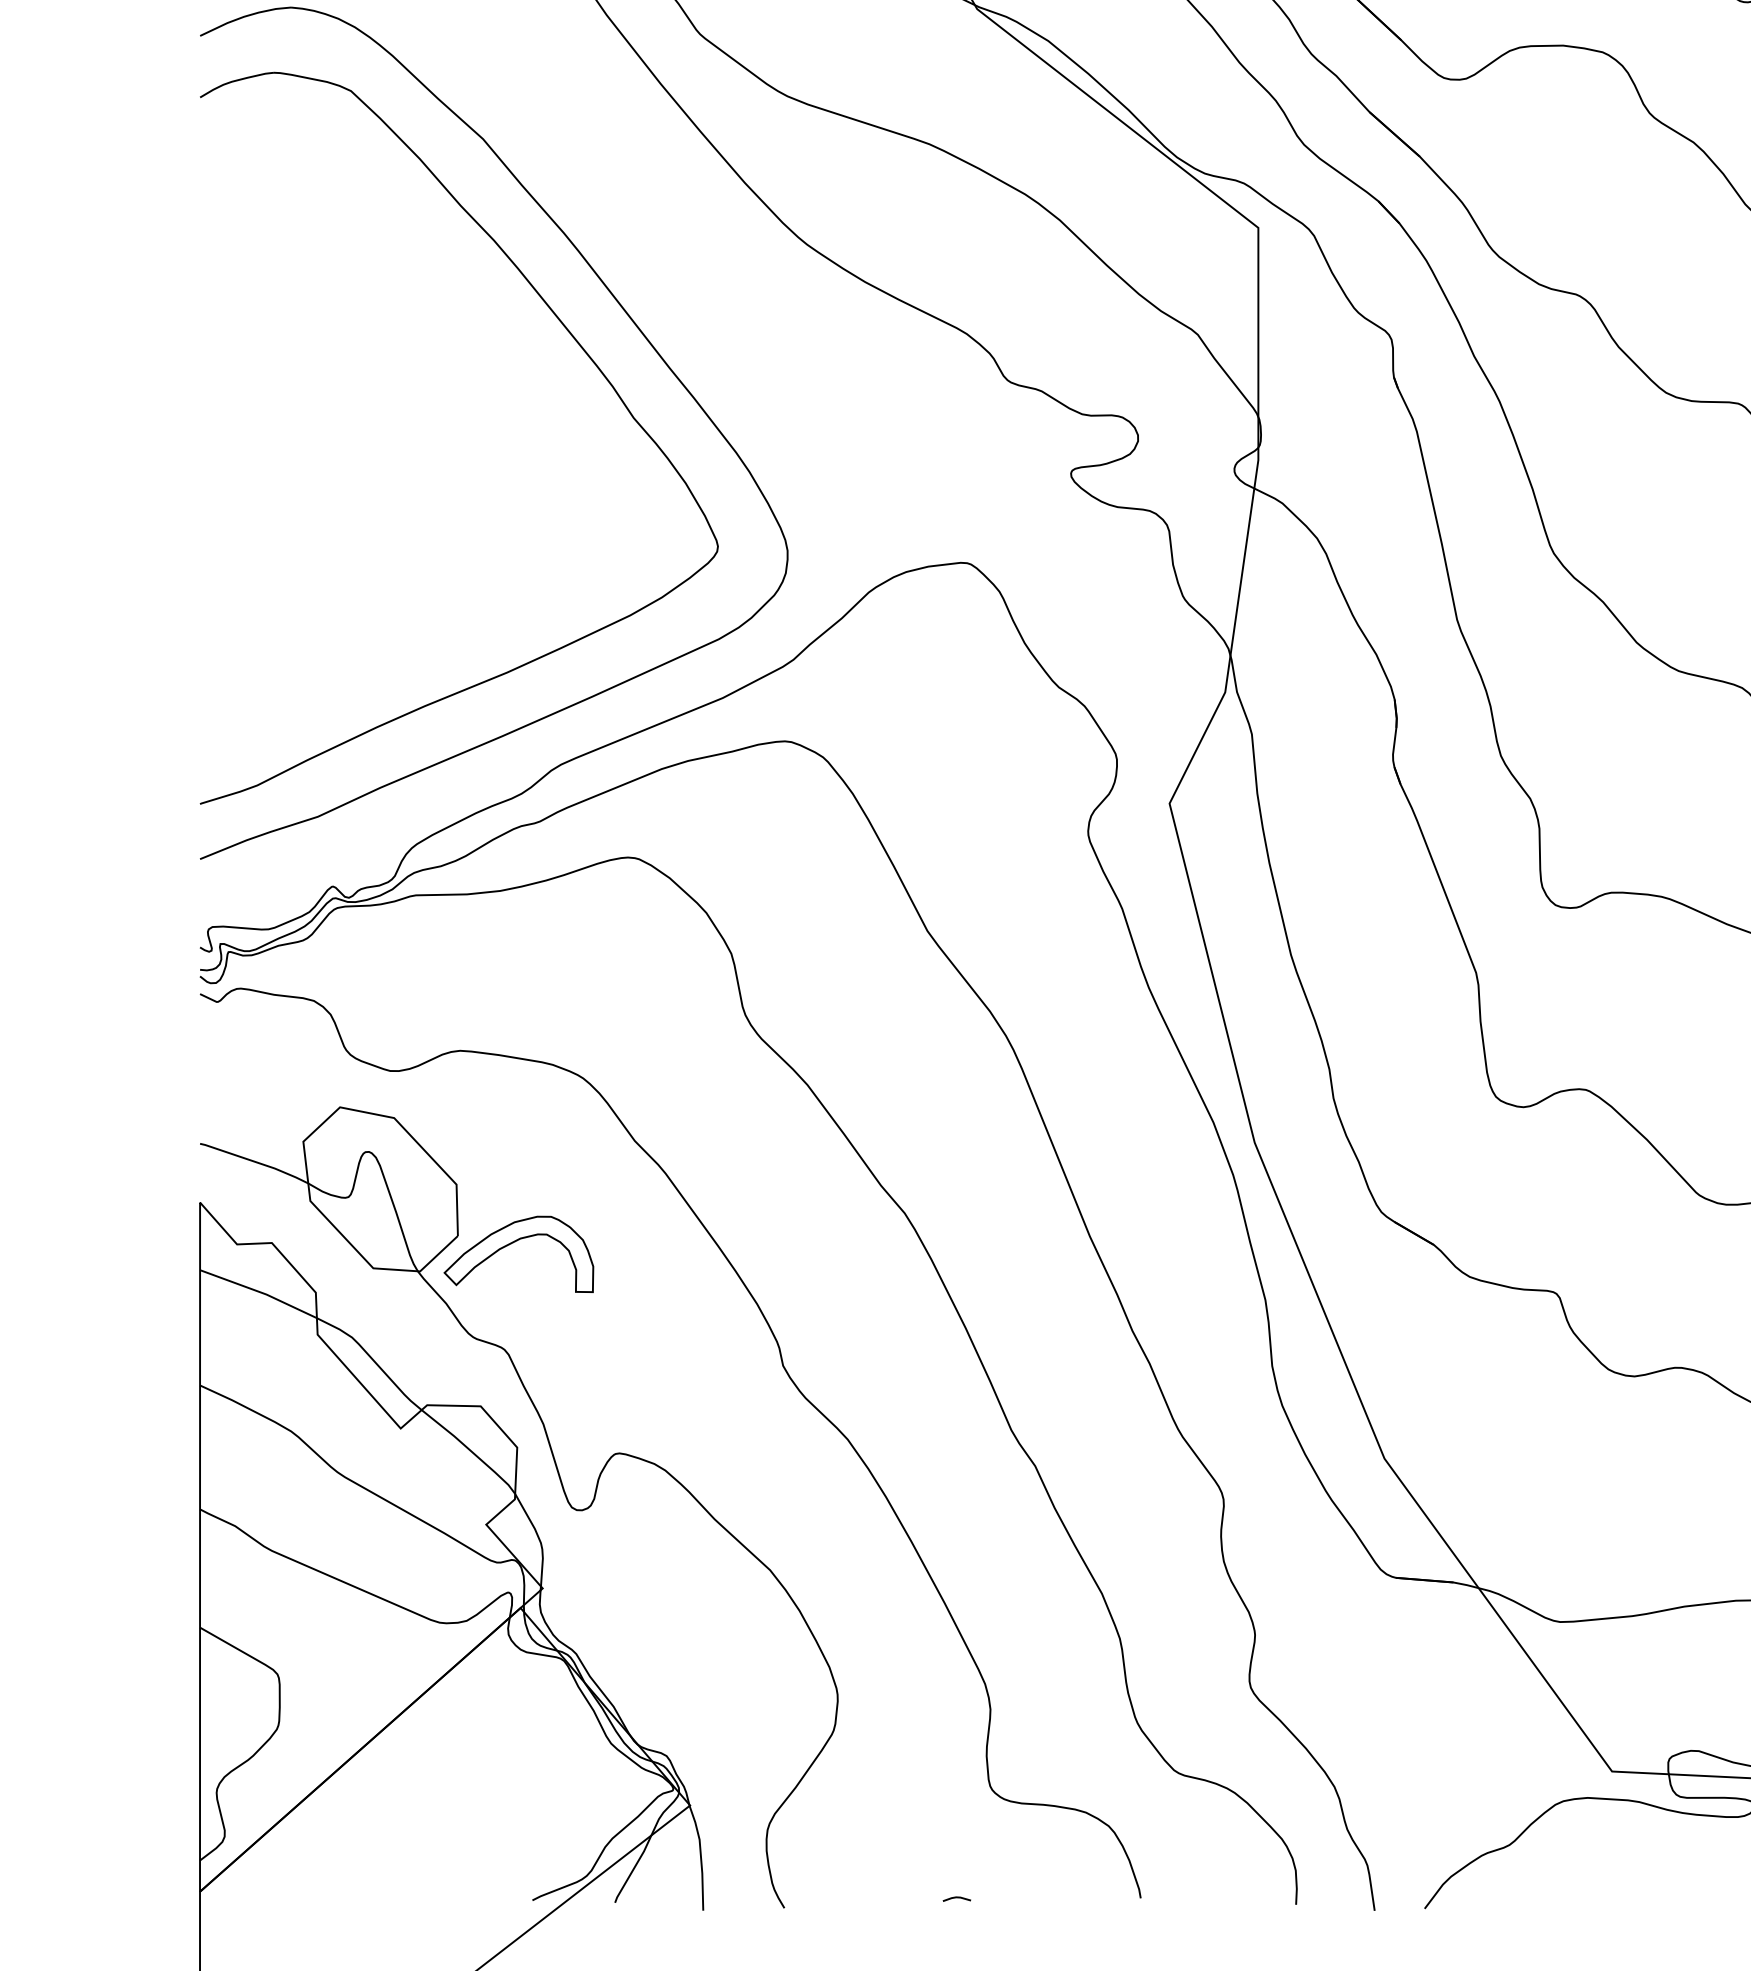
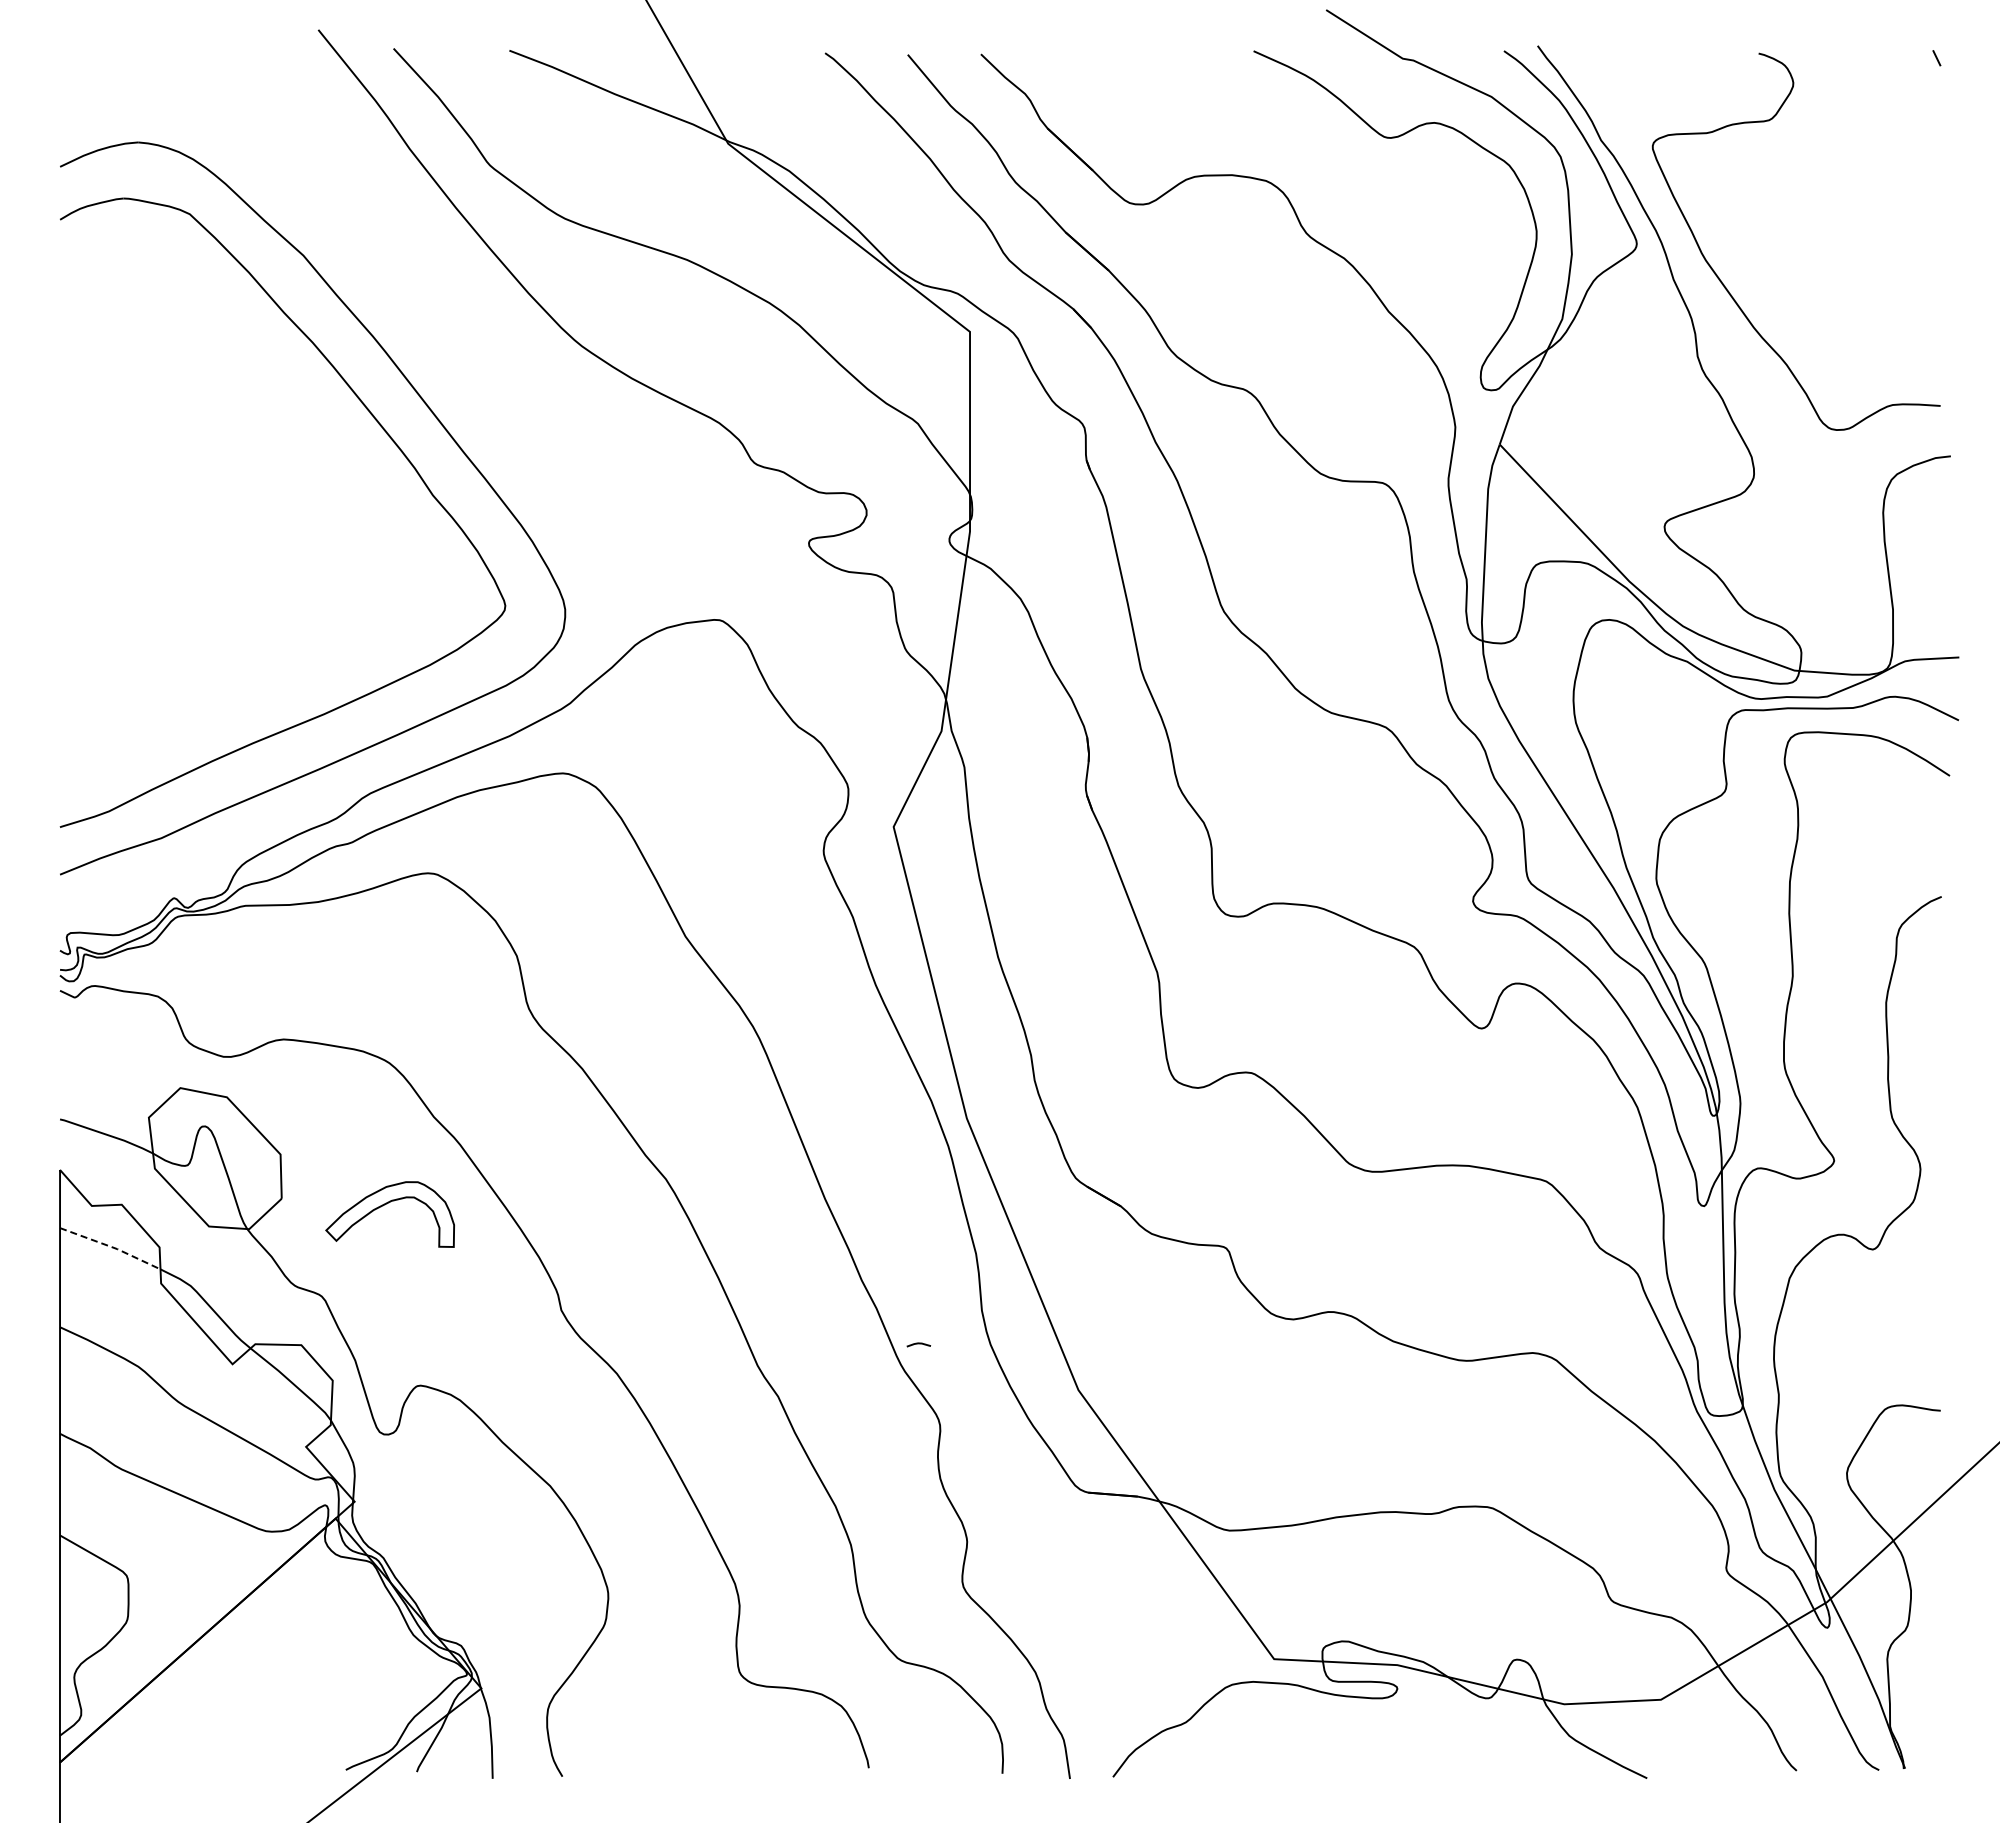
part: (513, 1243) -> (385, 1205), moved
line: (259, 1292) -> (111, 1247), solid -> dashed
line: (956, 1898) -> (918, 1344), moved

